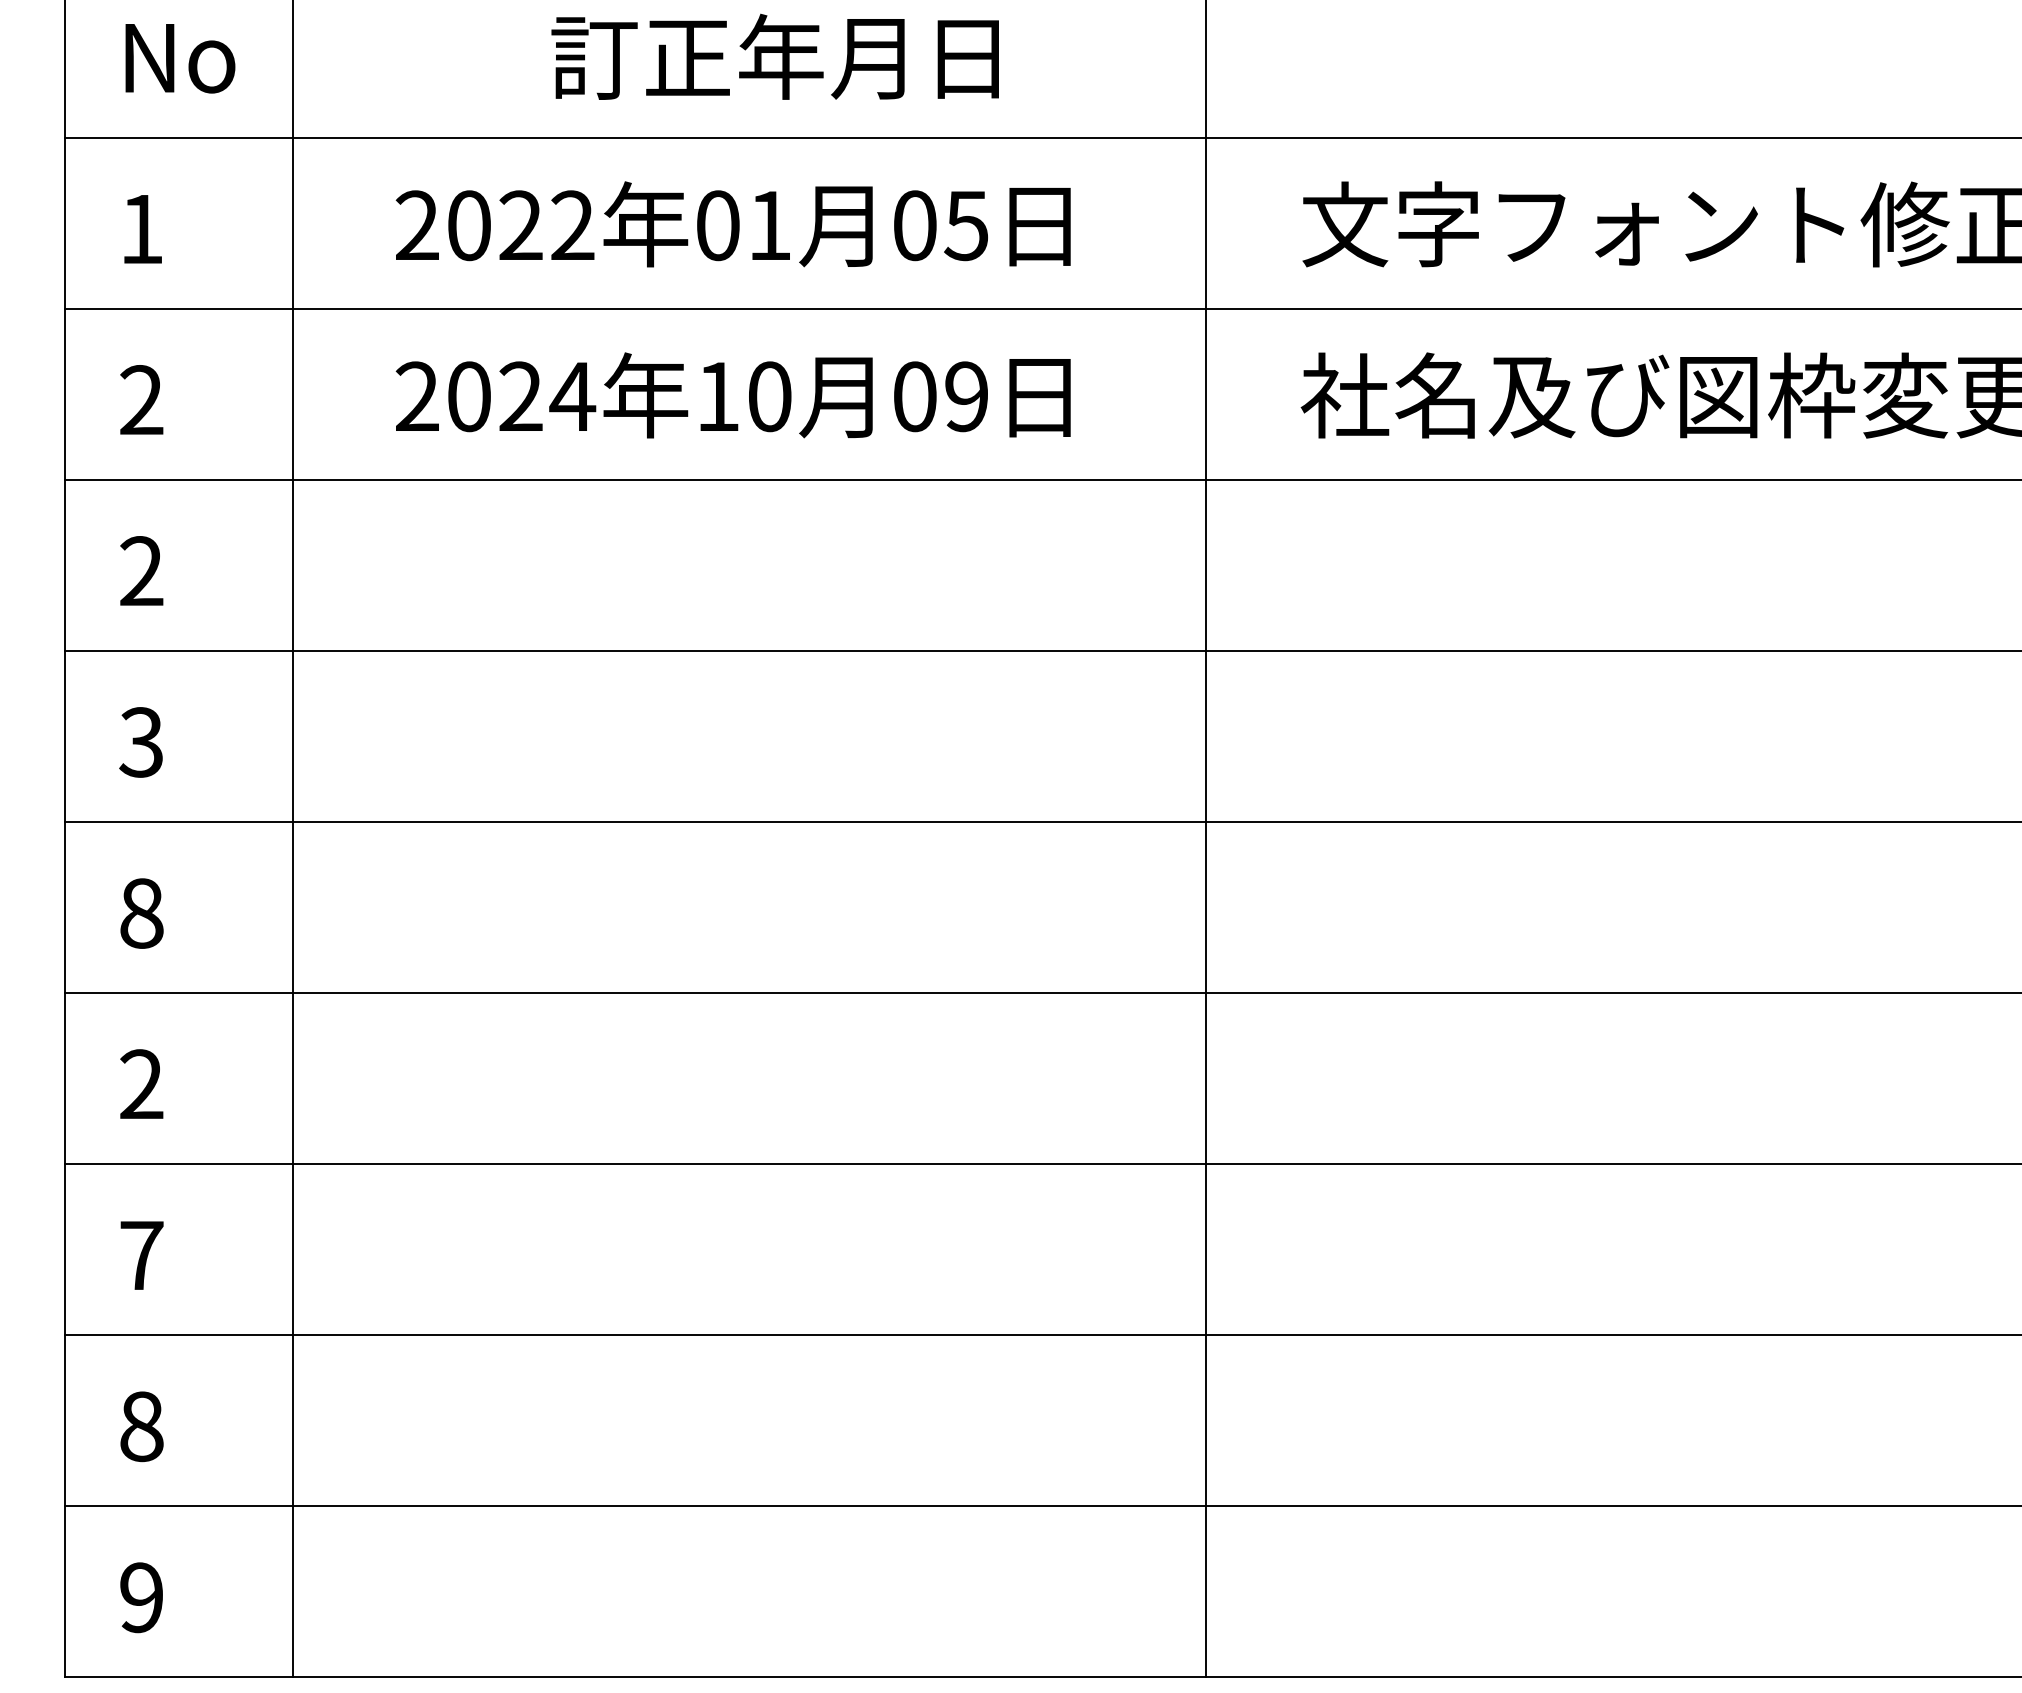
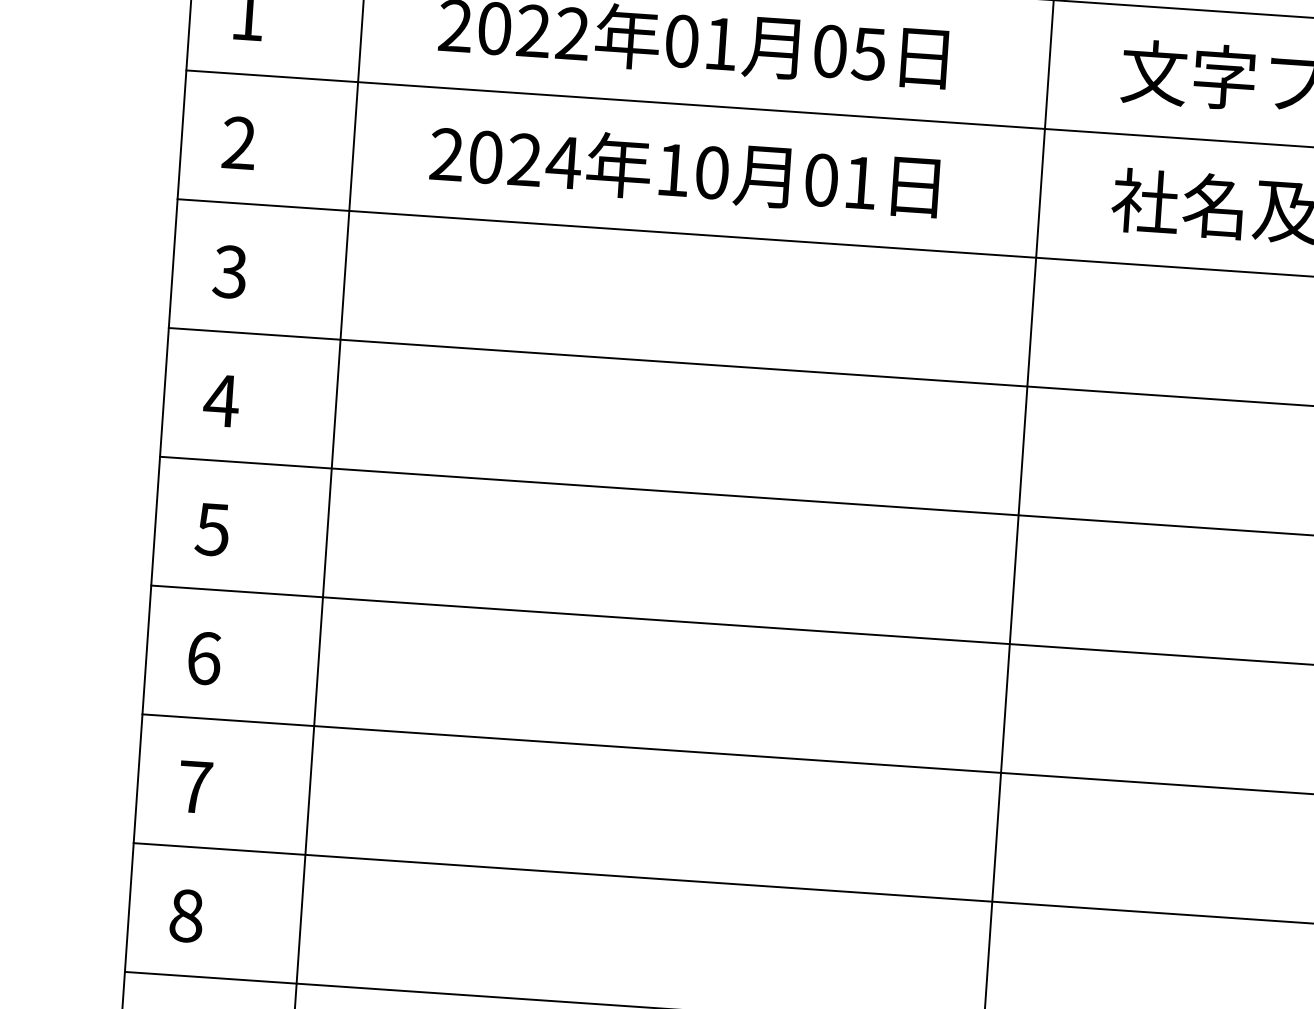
text: (966, 396) -> (860, 182), 09 -> 01
text: (141, 571) -> (230, 272), 2 -> 3
text: (141, 742) -> (221, 400), 3 -> 4
text: (141, 913) -> (212, 529), 8 -> 5
text: (141, 1084) -> (203, 658), 2 -> 6

